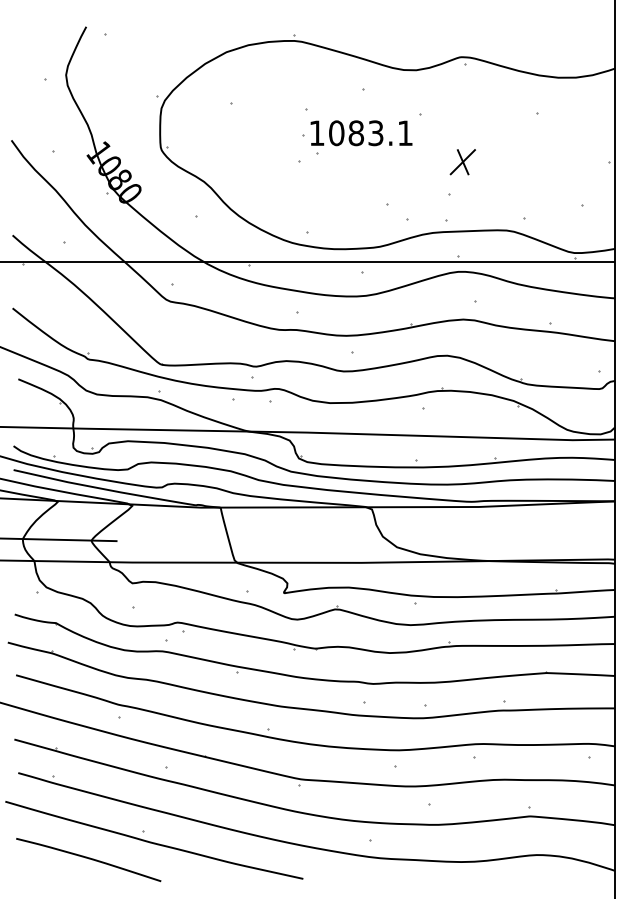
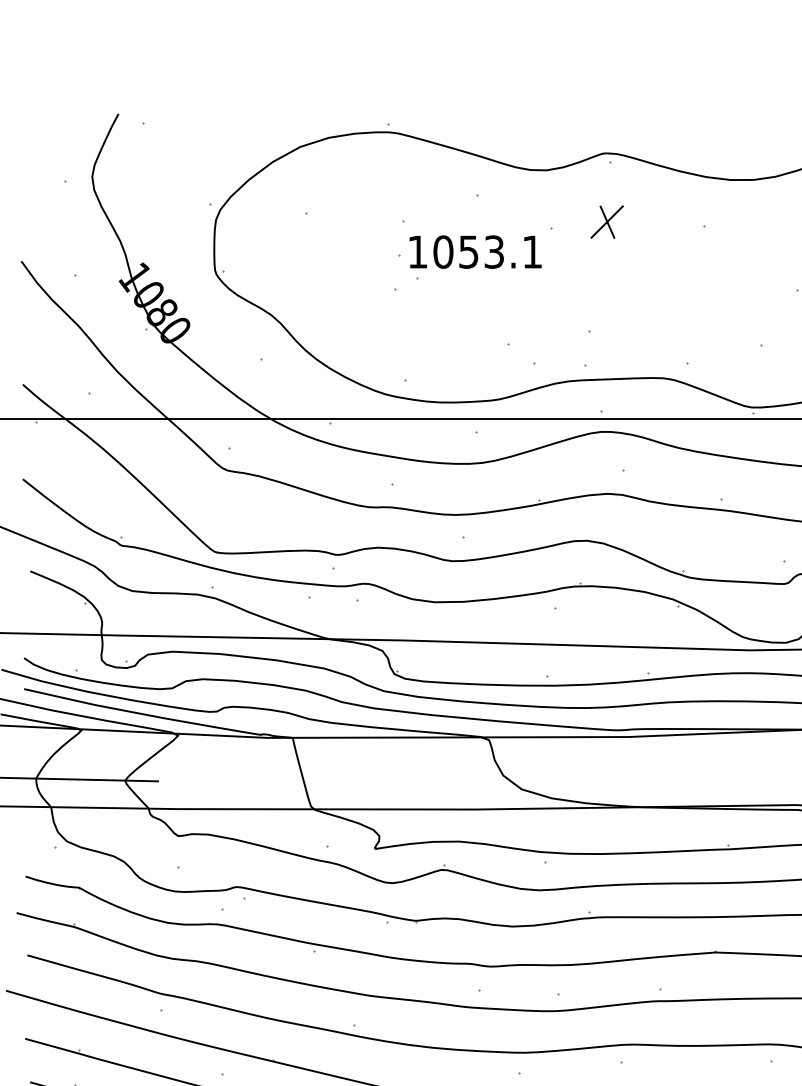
text: (356, 133) -> (469, 252), 1083.1 -> 1053.1
part: (462, 162) -> (606, 222), moved

